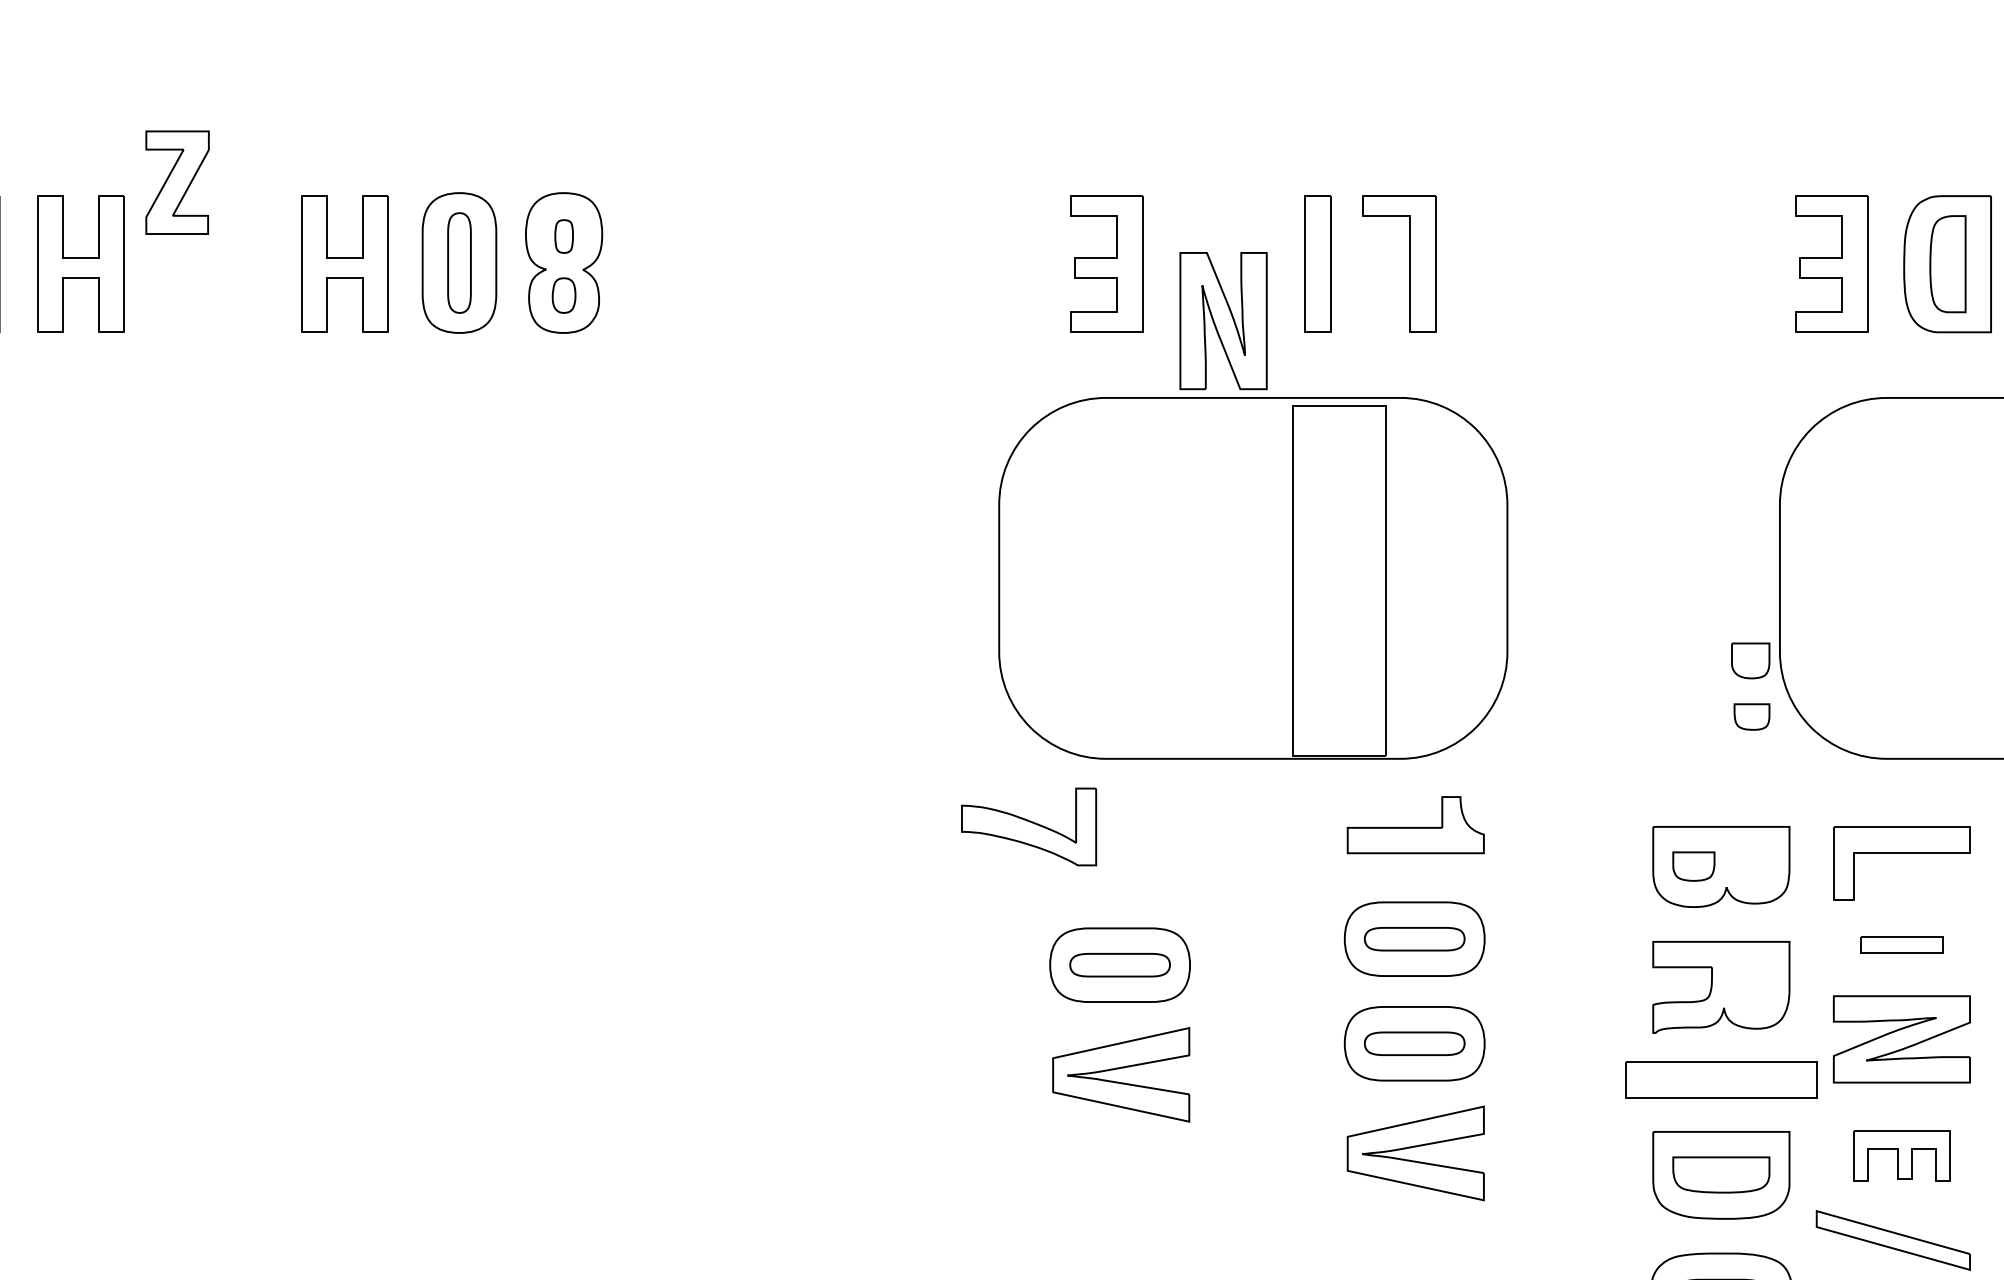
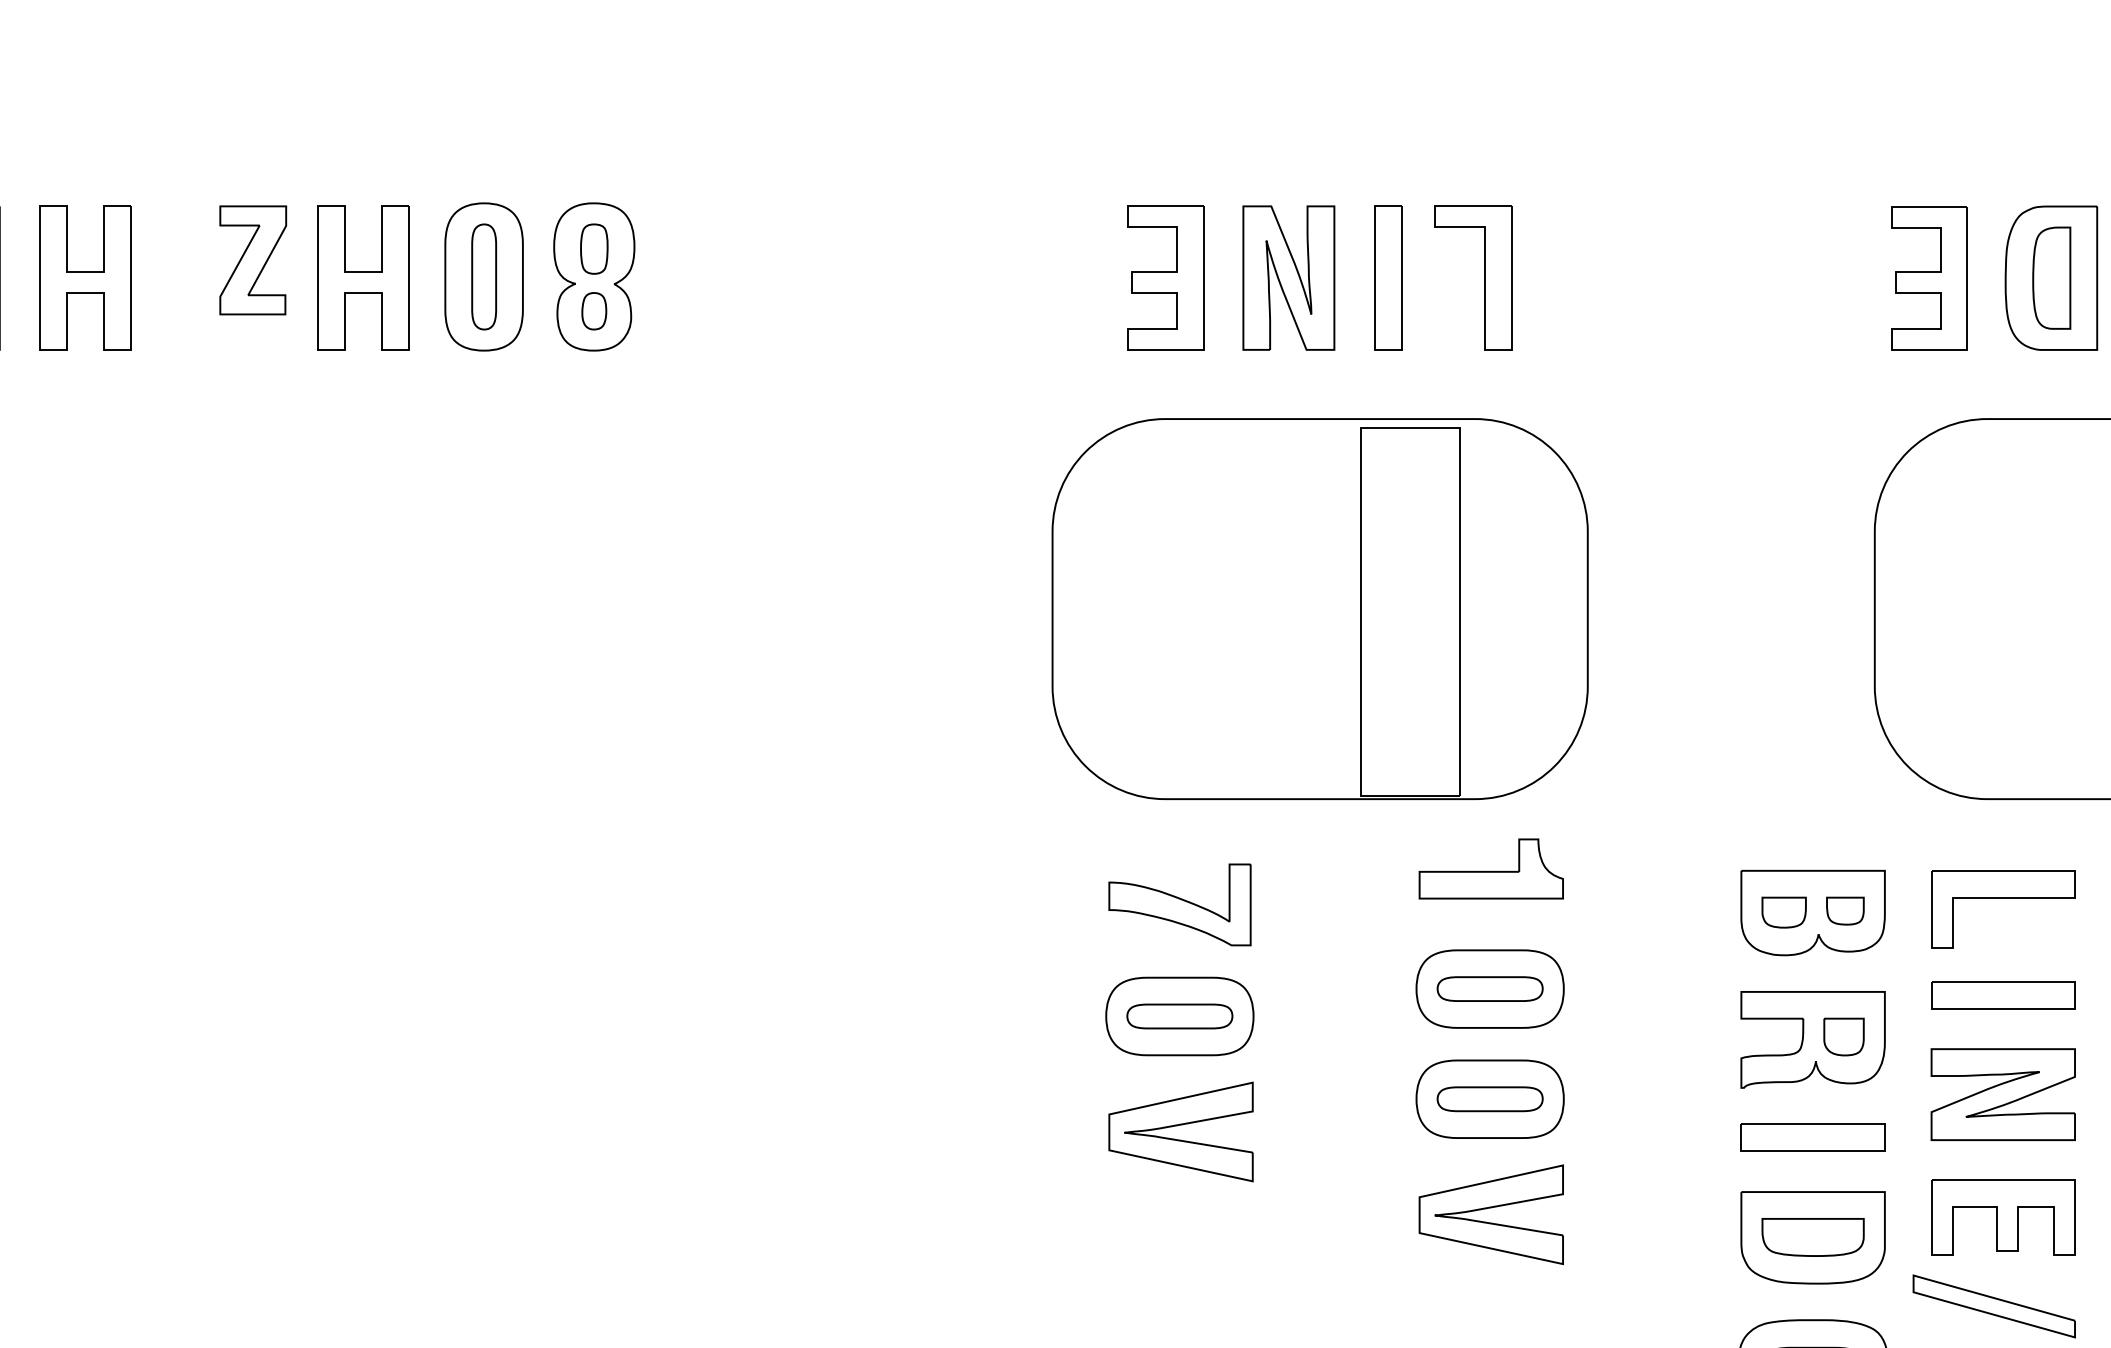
part: (177, 182) -> (253, 260), moved
part: (564, 235) -> (594, 248), size x1.43
part: (1223, 320) -> (1288, 277), moved
part: (1750, 660) -> (1843, 1036), moved
part: (1752, 716) -> (1845, 910), moved
part: (1028, 826) -> (1179, 904), moved
part: (1902, 945) -> (2003, 995), size x1.67
part: (1720, 1080) -> (1812, 1137), size x0.71
part: (1902, 1156) -> (2003, 1217), size x1.43

